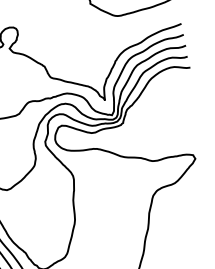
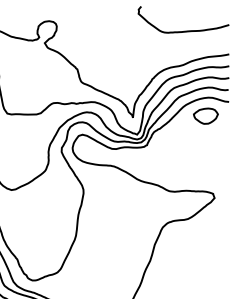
part: (171, 84) -> (205, 115), added

